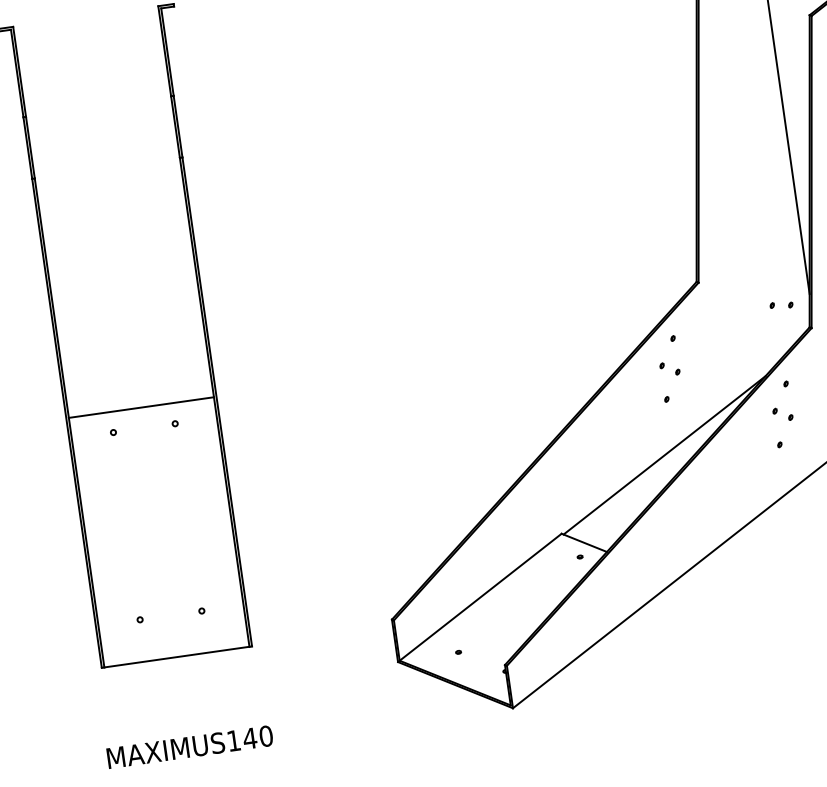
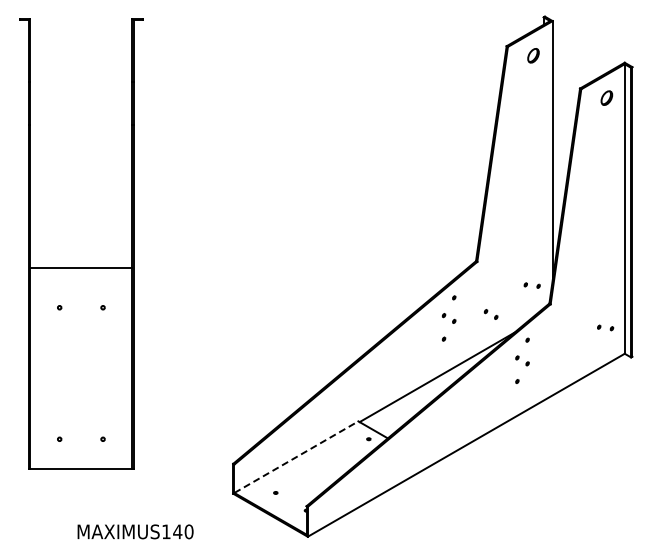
part: (728, 354) -> (490, 314), added
line: (141, 407) -> (81, 268), moved
line: (480, 597) -> (296, 457), solid -> dashed
text: (189, 746) -> (135, 531), moved

